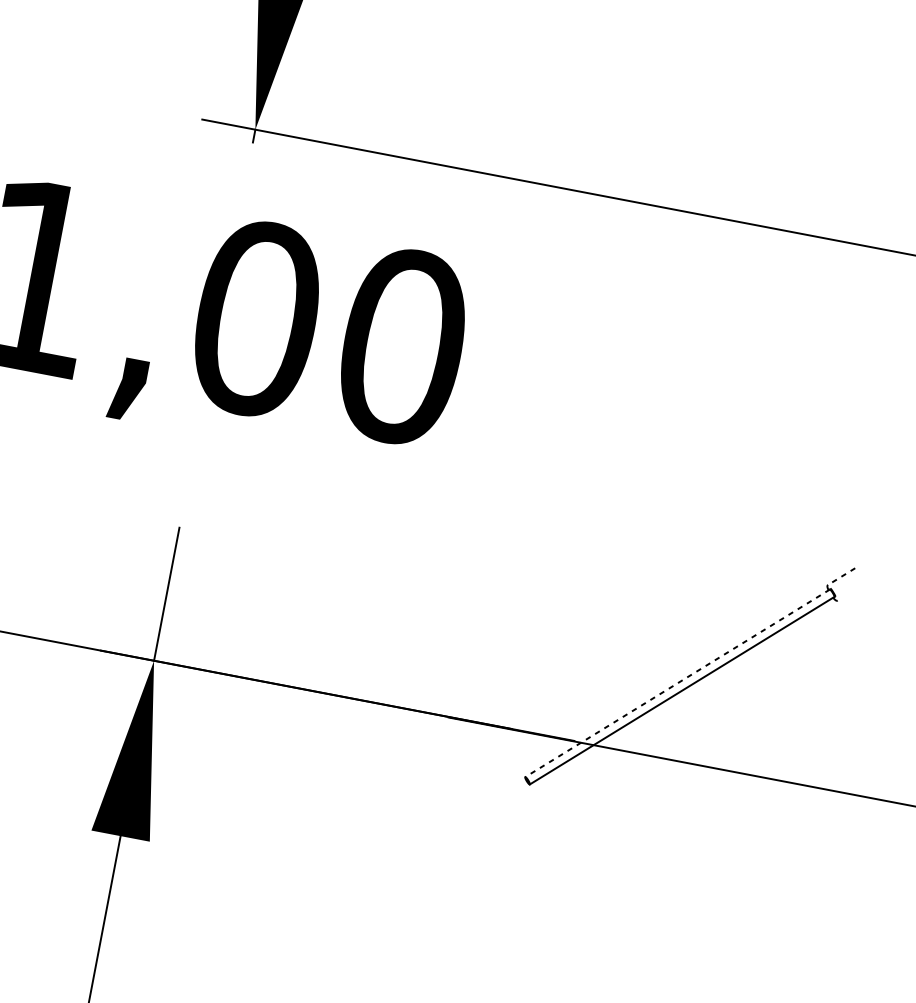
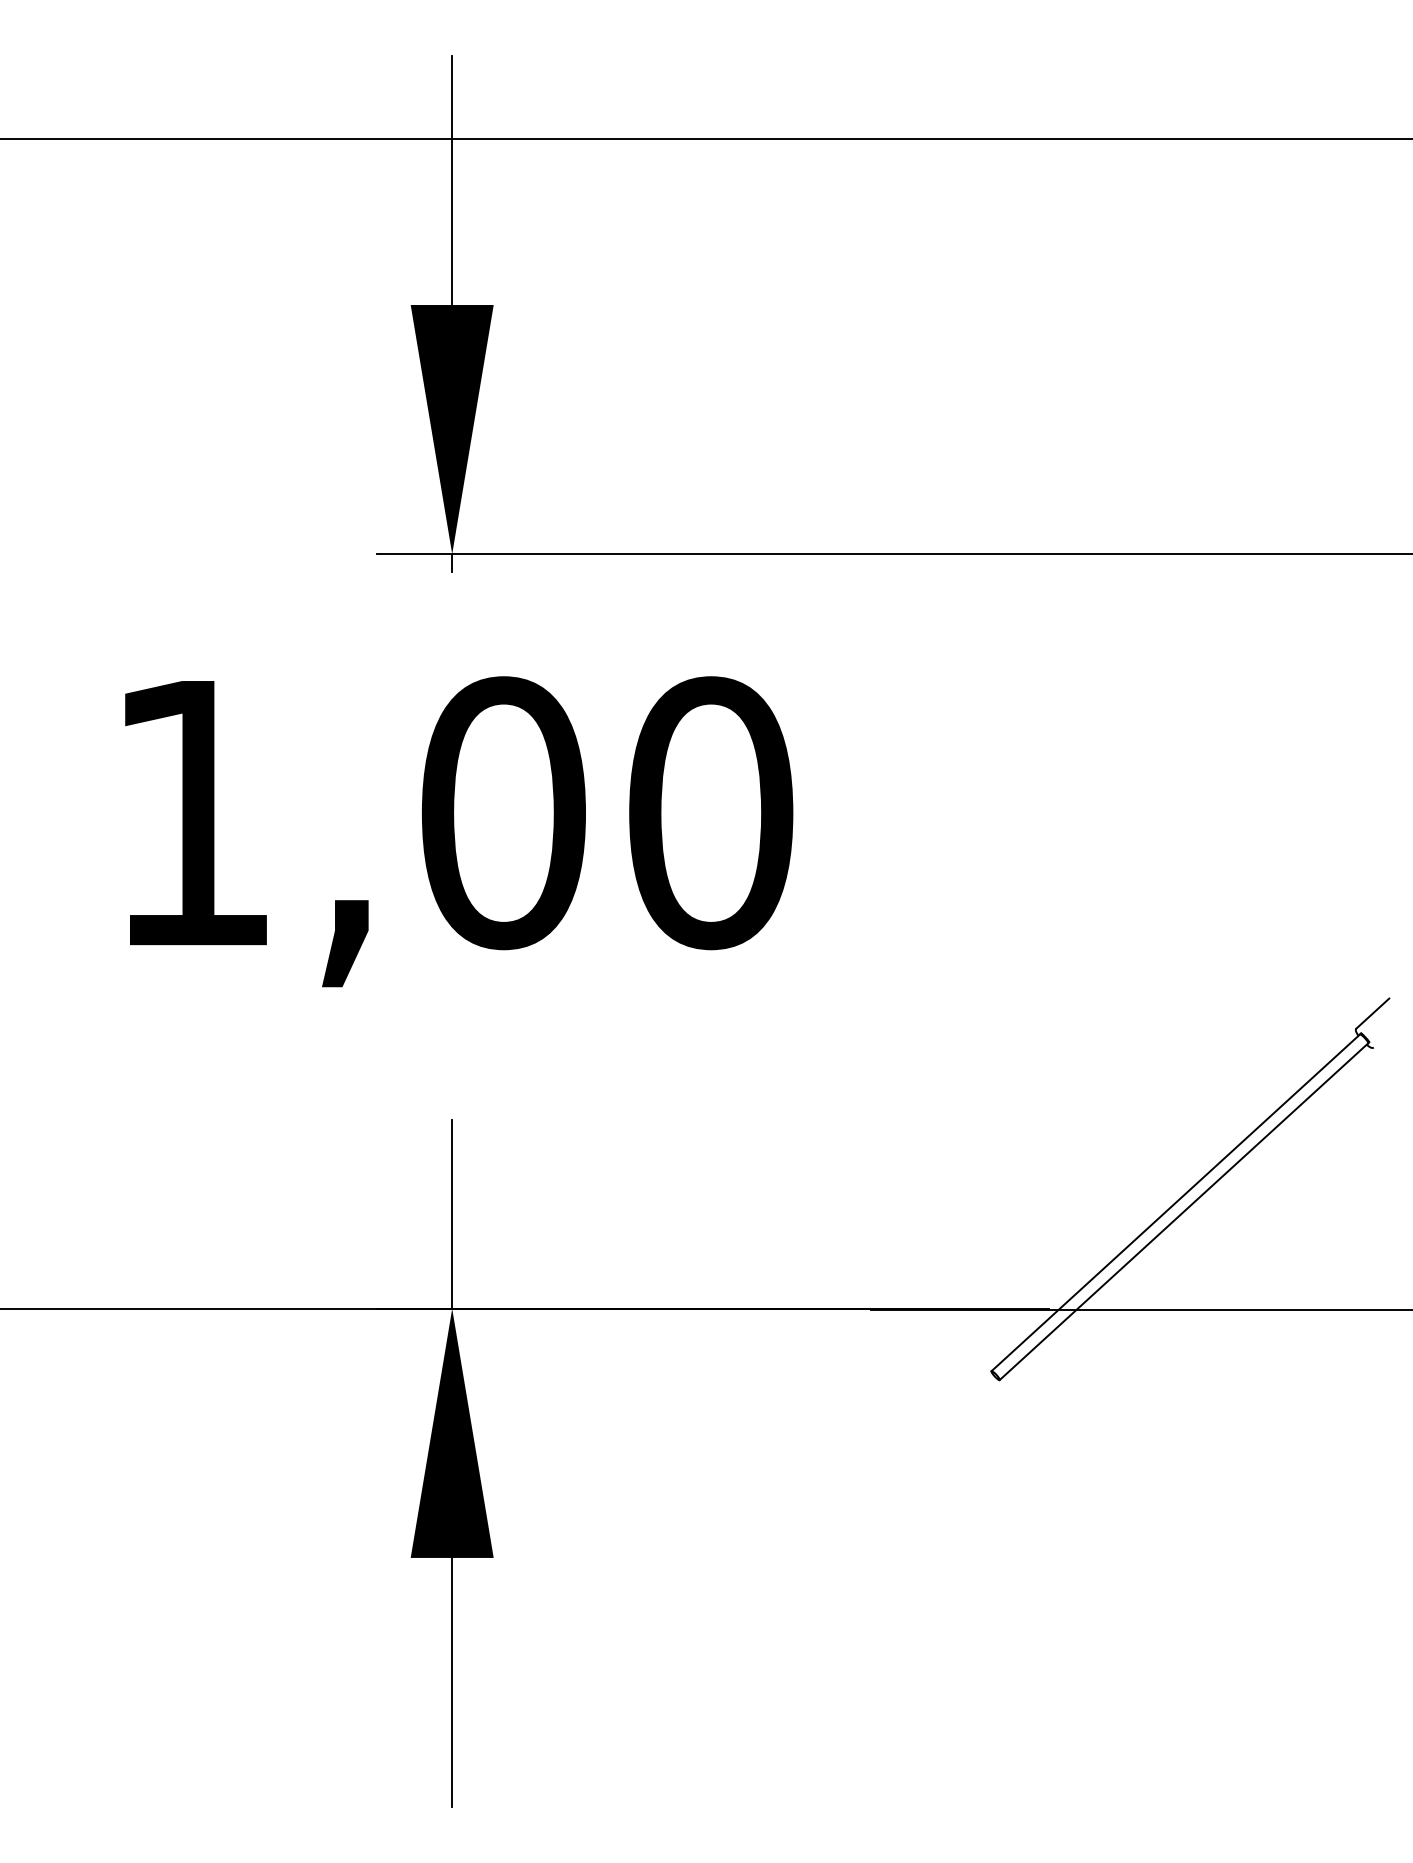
line: (841, 576) -> (1372, 1013), dashed -> solid
line: (677, 683) -> (1175, 1202), dashed -> solid

